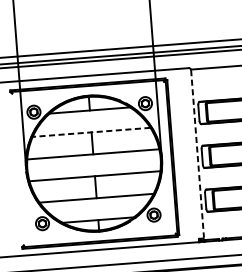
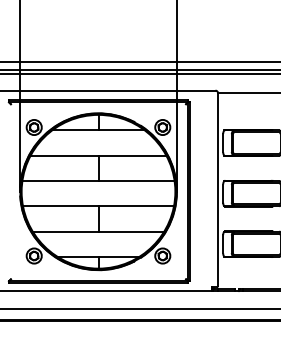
line: (91, 132) -> (98, 155), dashed -> solid
line: (198, 154) -> (218, 190), dashed -> solid

